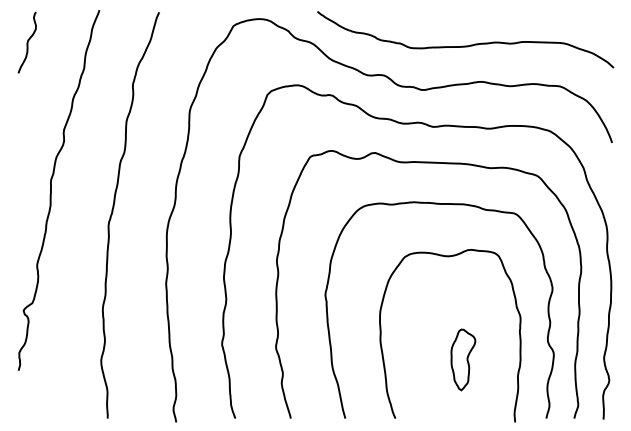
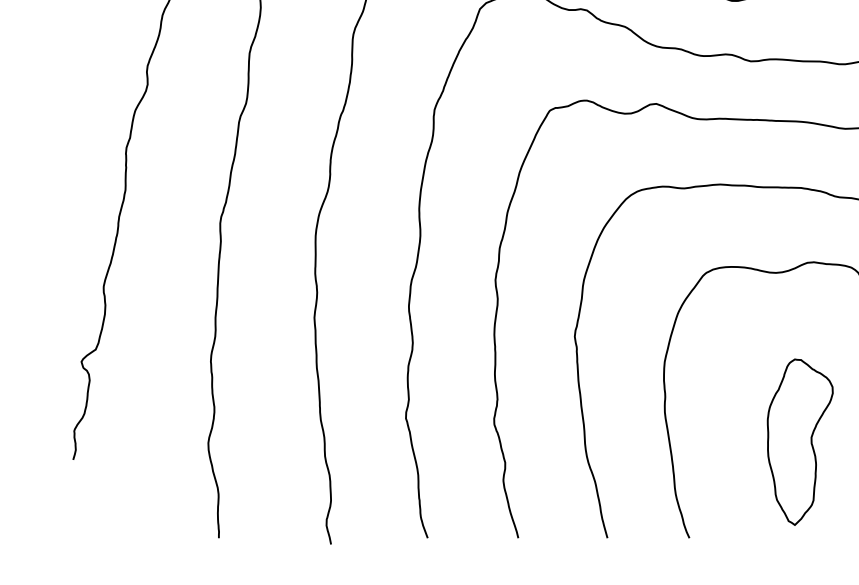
part: (463, 359) -> (800, 441), size x1.67

